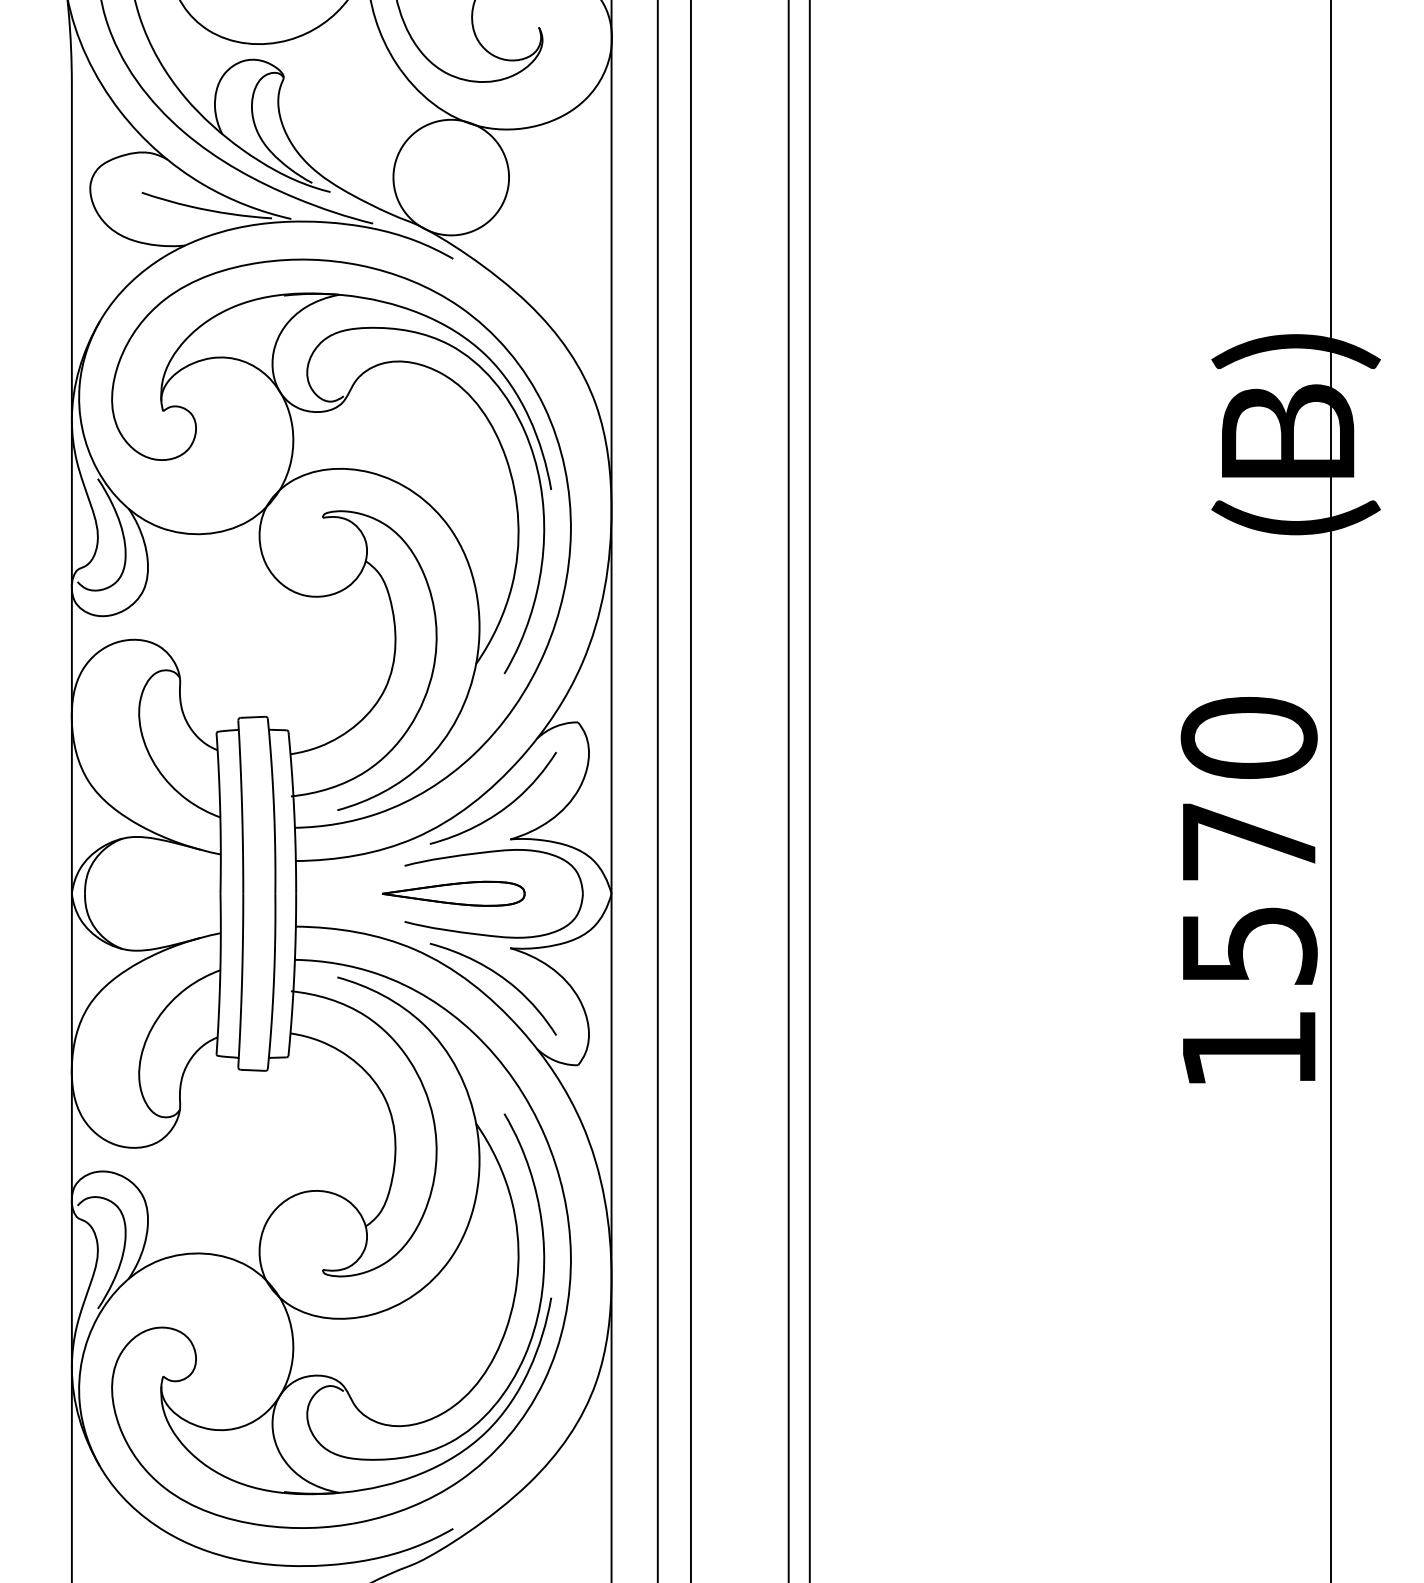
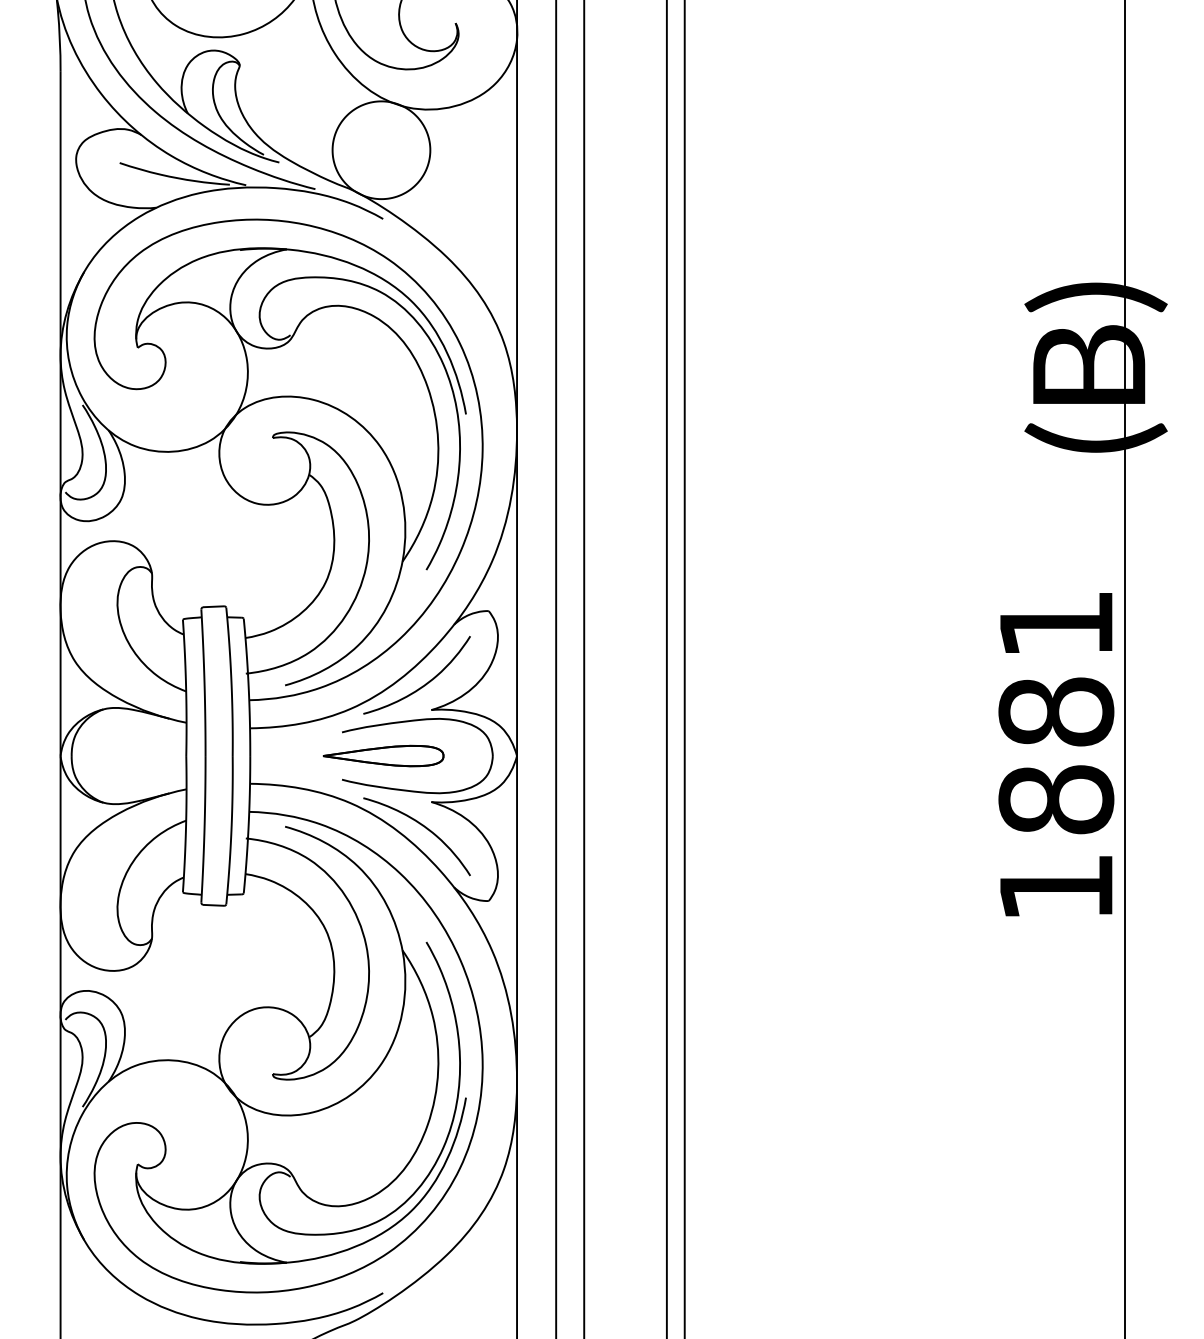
text: (1248, 841) -> (1055, 711), 1570 -> 1881

